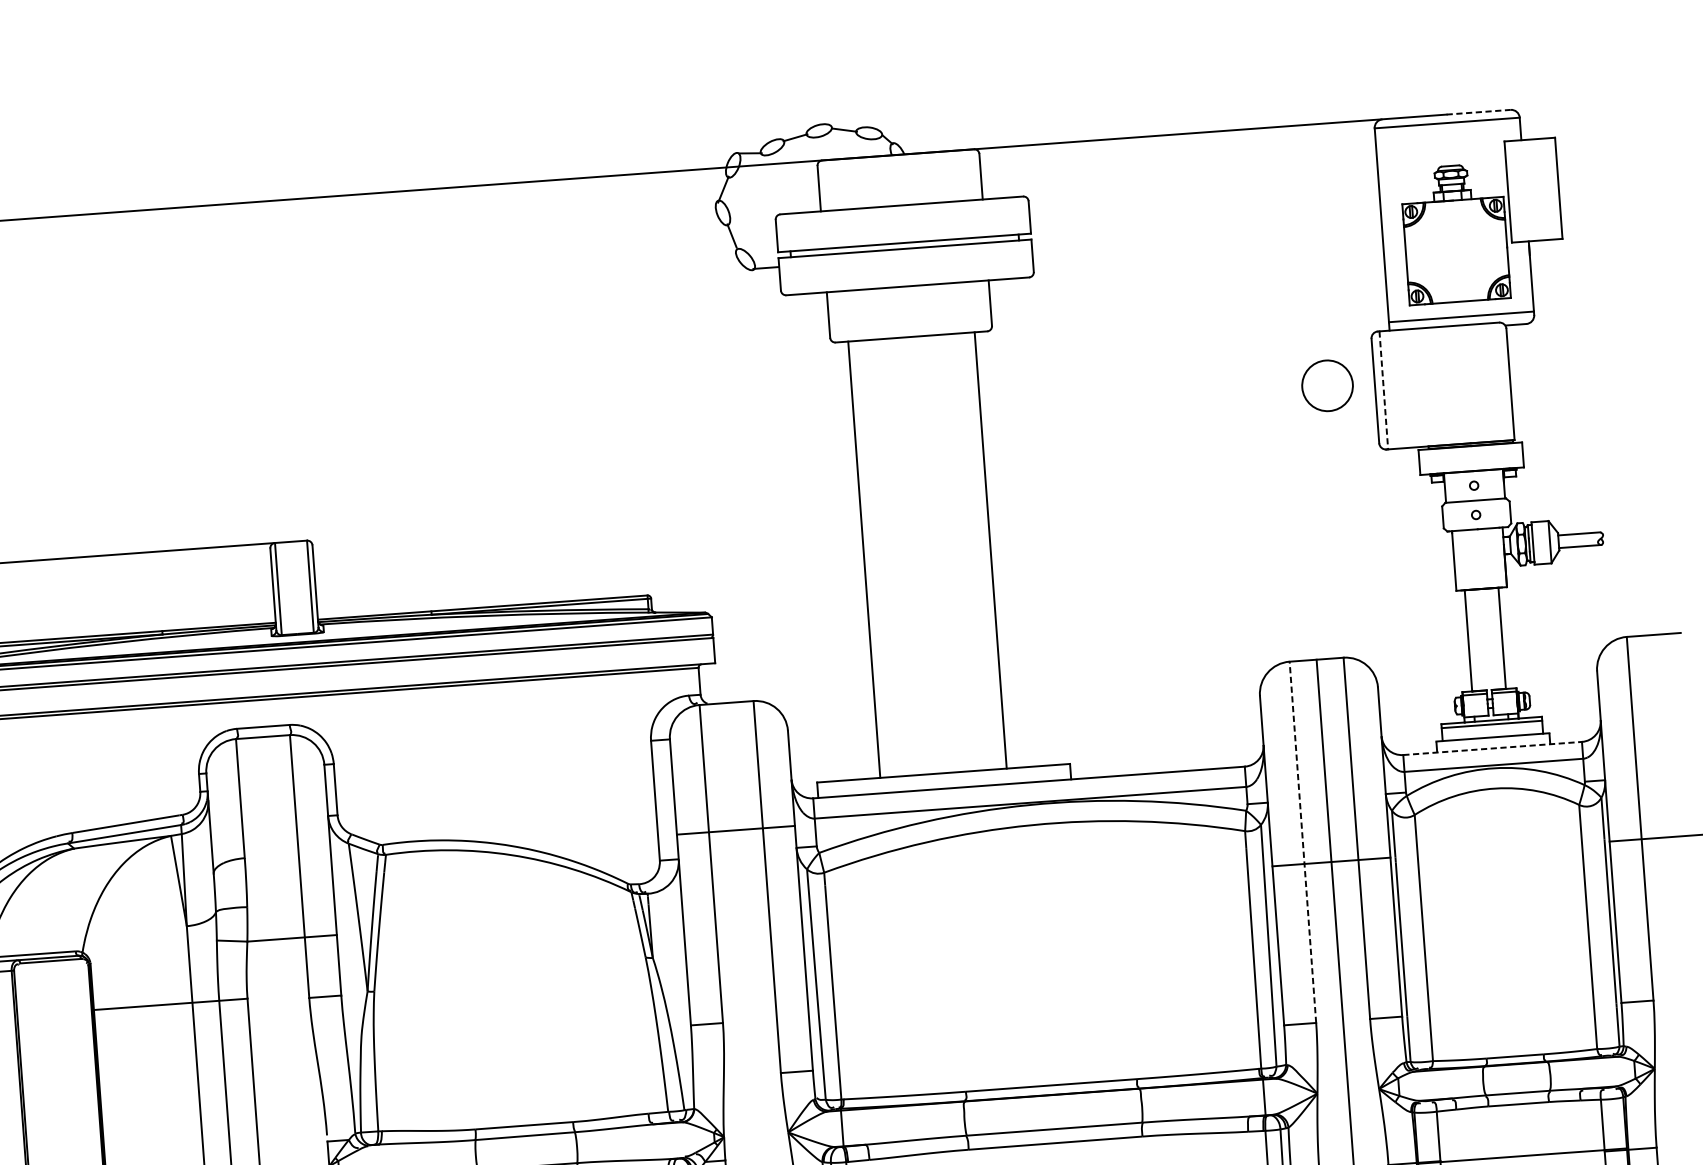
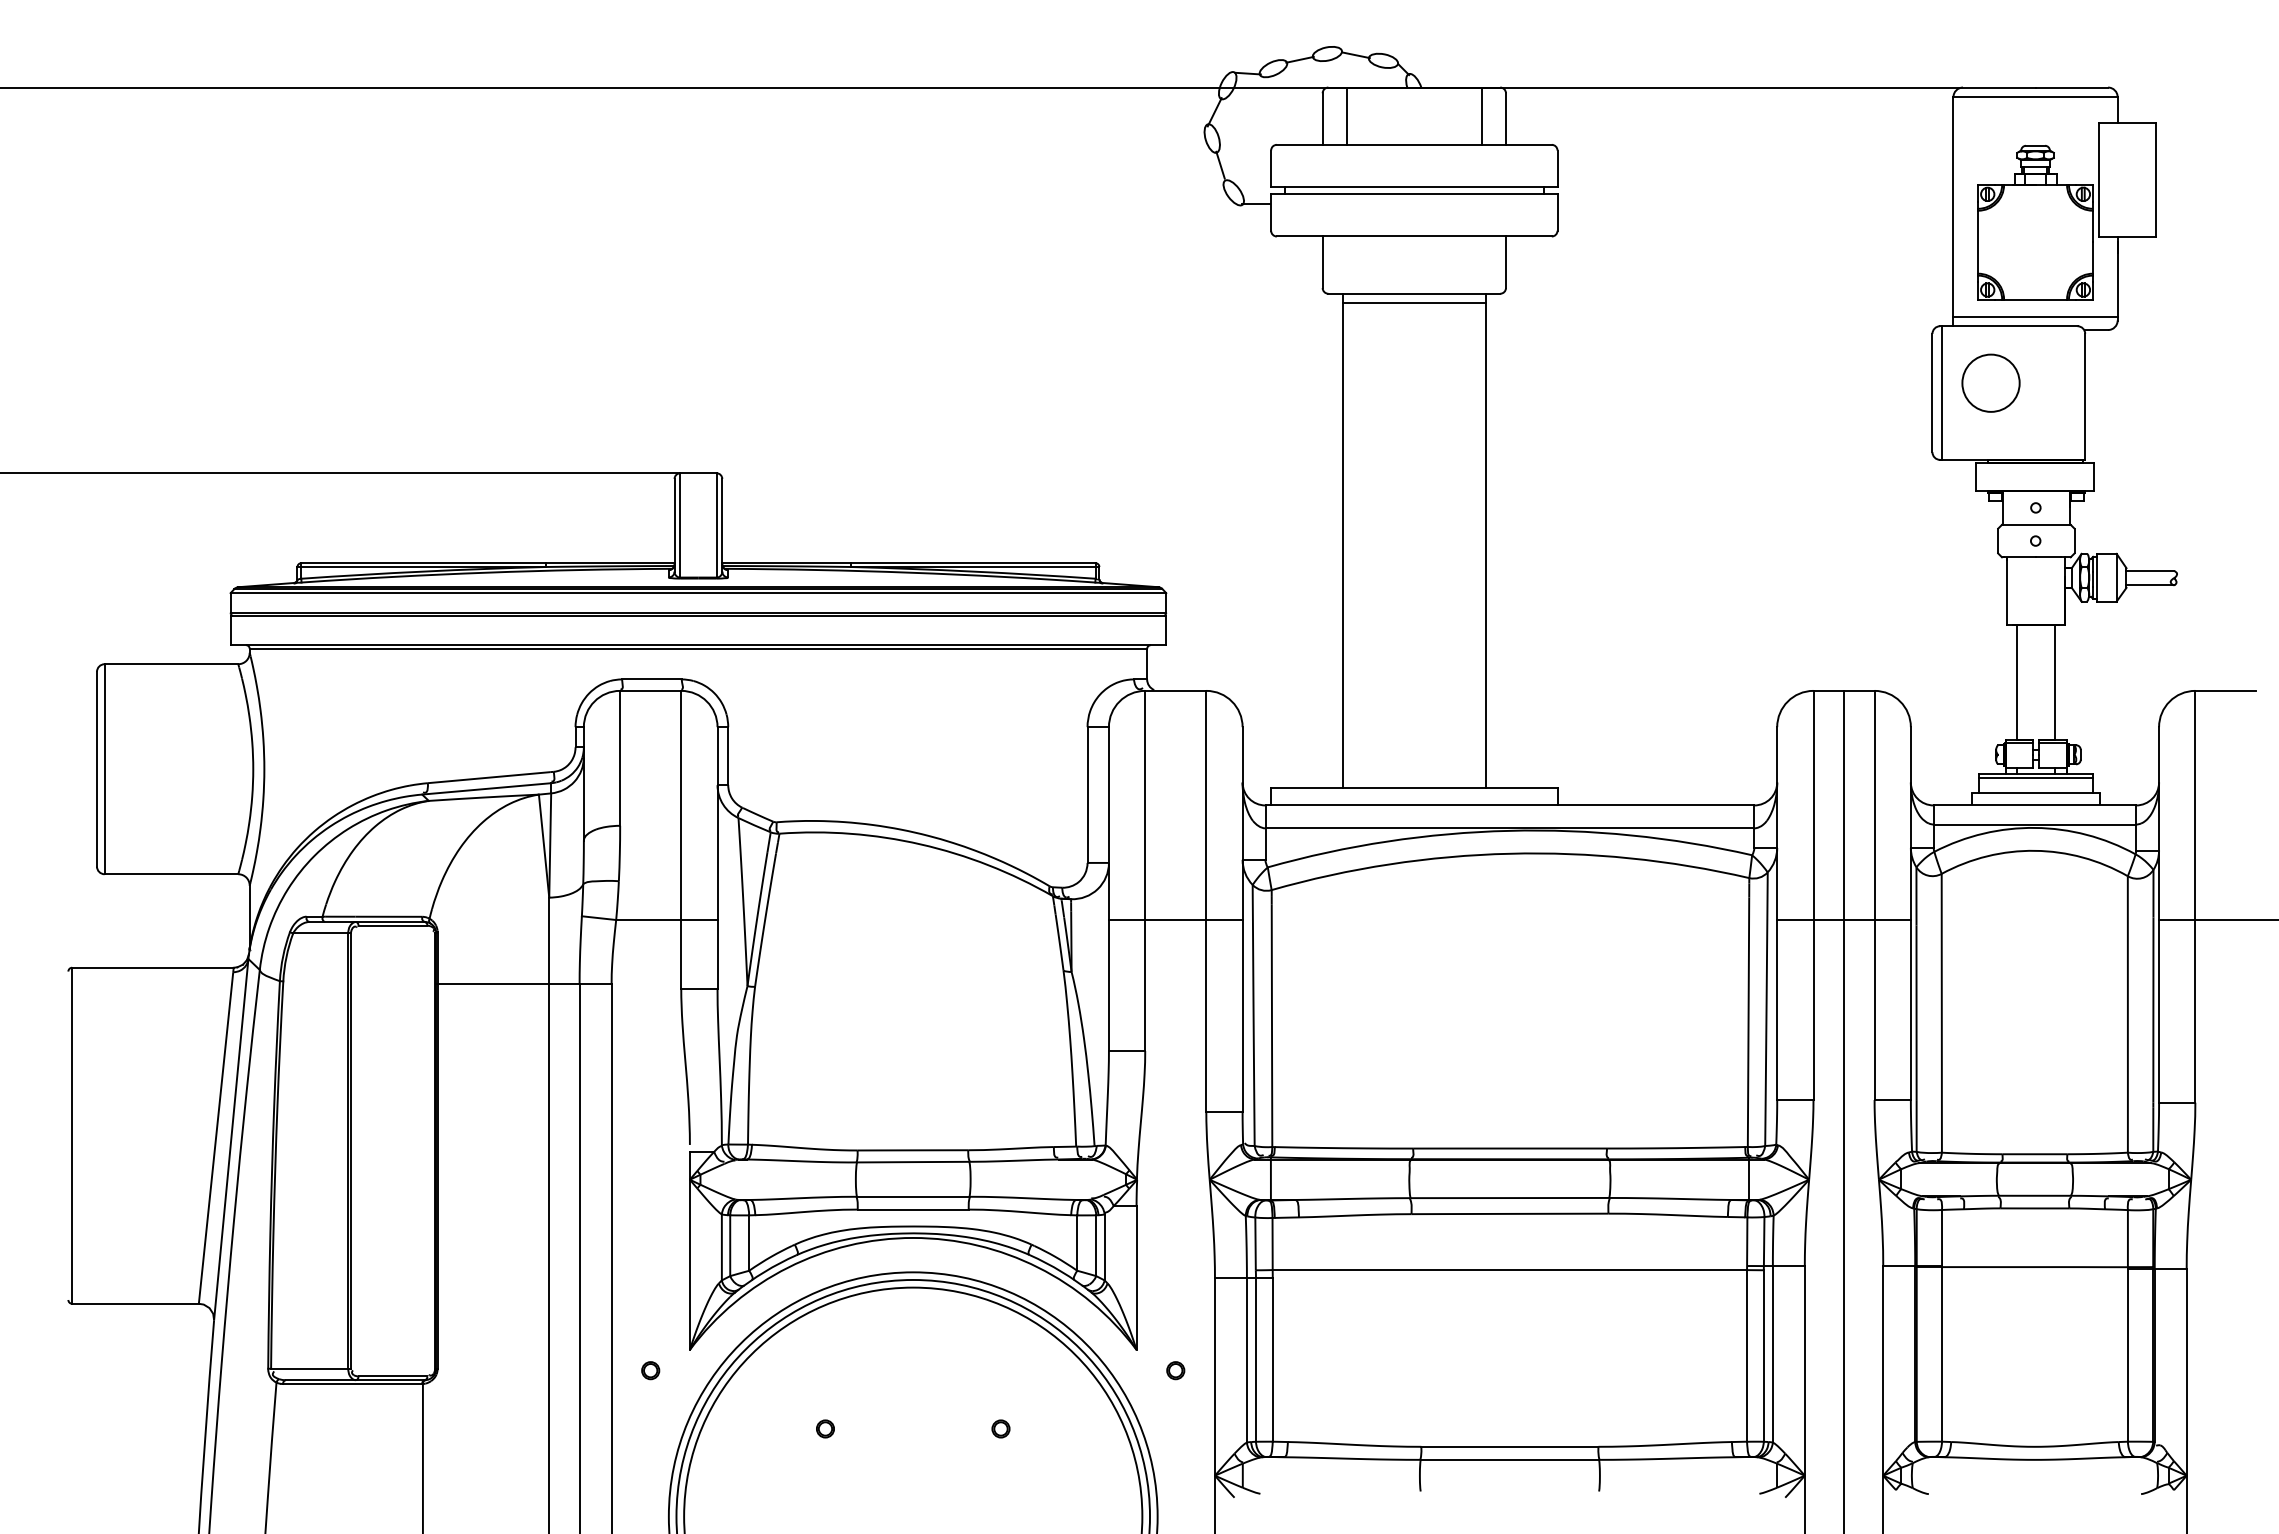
line: (1479, 112) -> (2072, 87), dashed -> solid
line: (959, 175) -> (1481, 115), added
line: (840, 183) -> (1346, 115), added
line: (911, 345) -> (1413, 303), added
circle: (1327, 385) -> (1990, 382), moved
line: (1384, 390) -> (1942, 393), dashed -> solid
line: (1493, 748) -> (2035, 805), dashed -> solid
line: (735, 830) -> (1175, 920), moved
line: (1302, 842) -> (1813, 895), dashed -> solid

